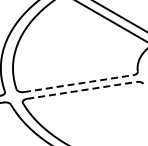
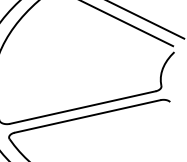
line: (79, 83) -> (83, 107), dashed -> solid
line: (82, 90) -> (88, 116), dashed -> solid

